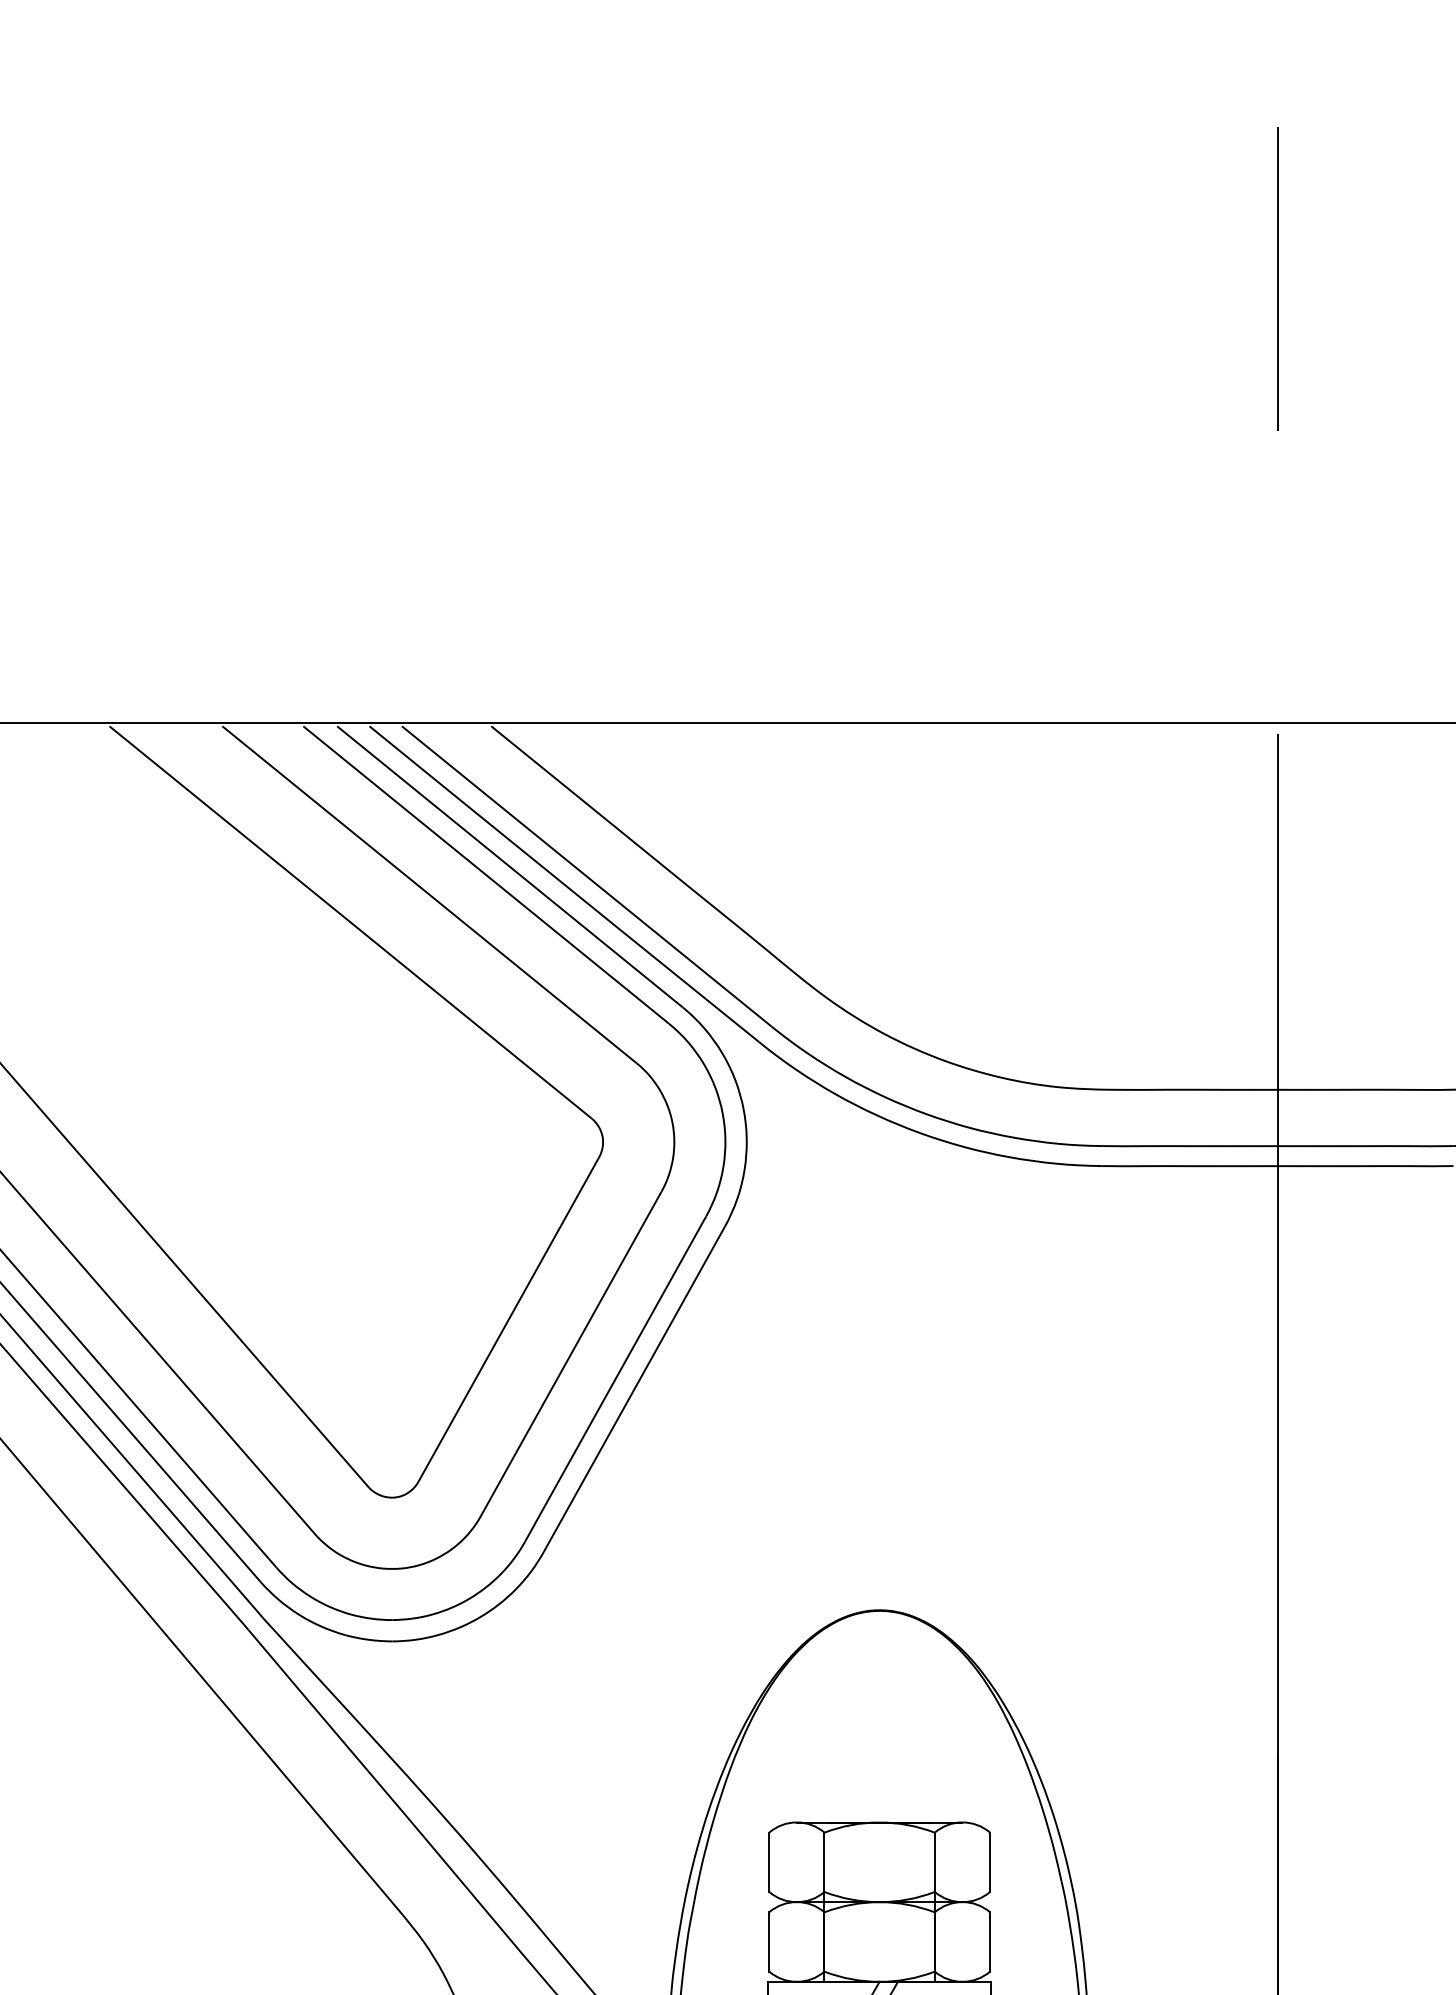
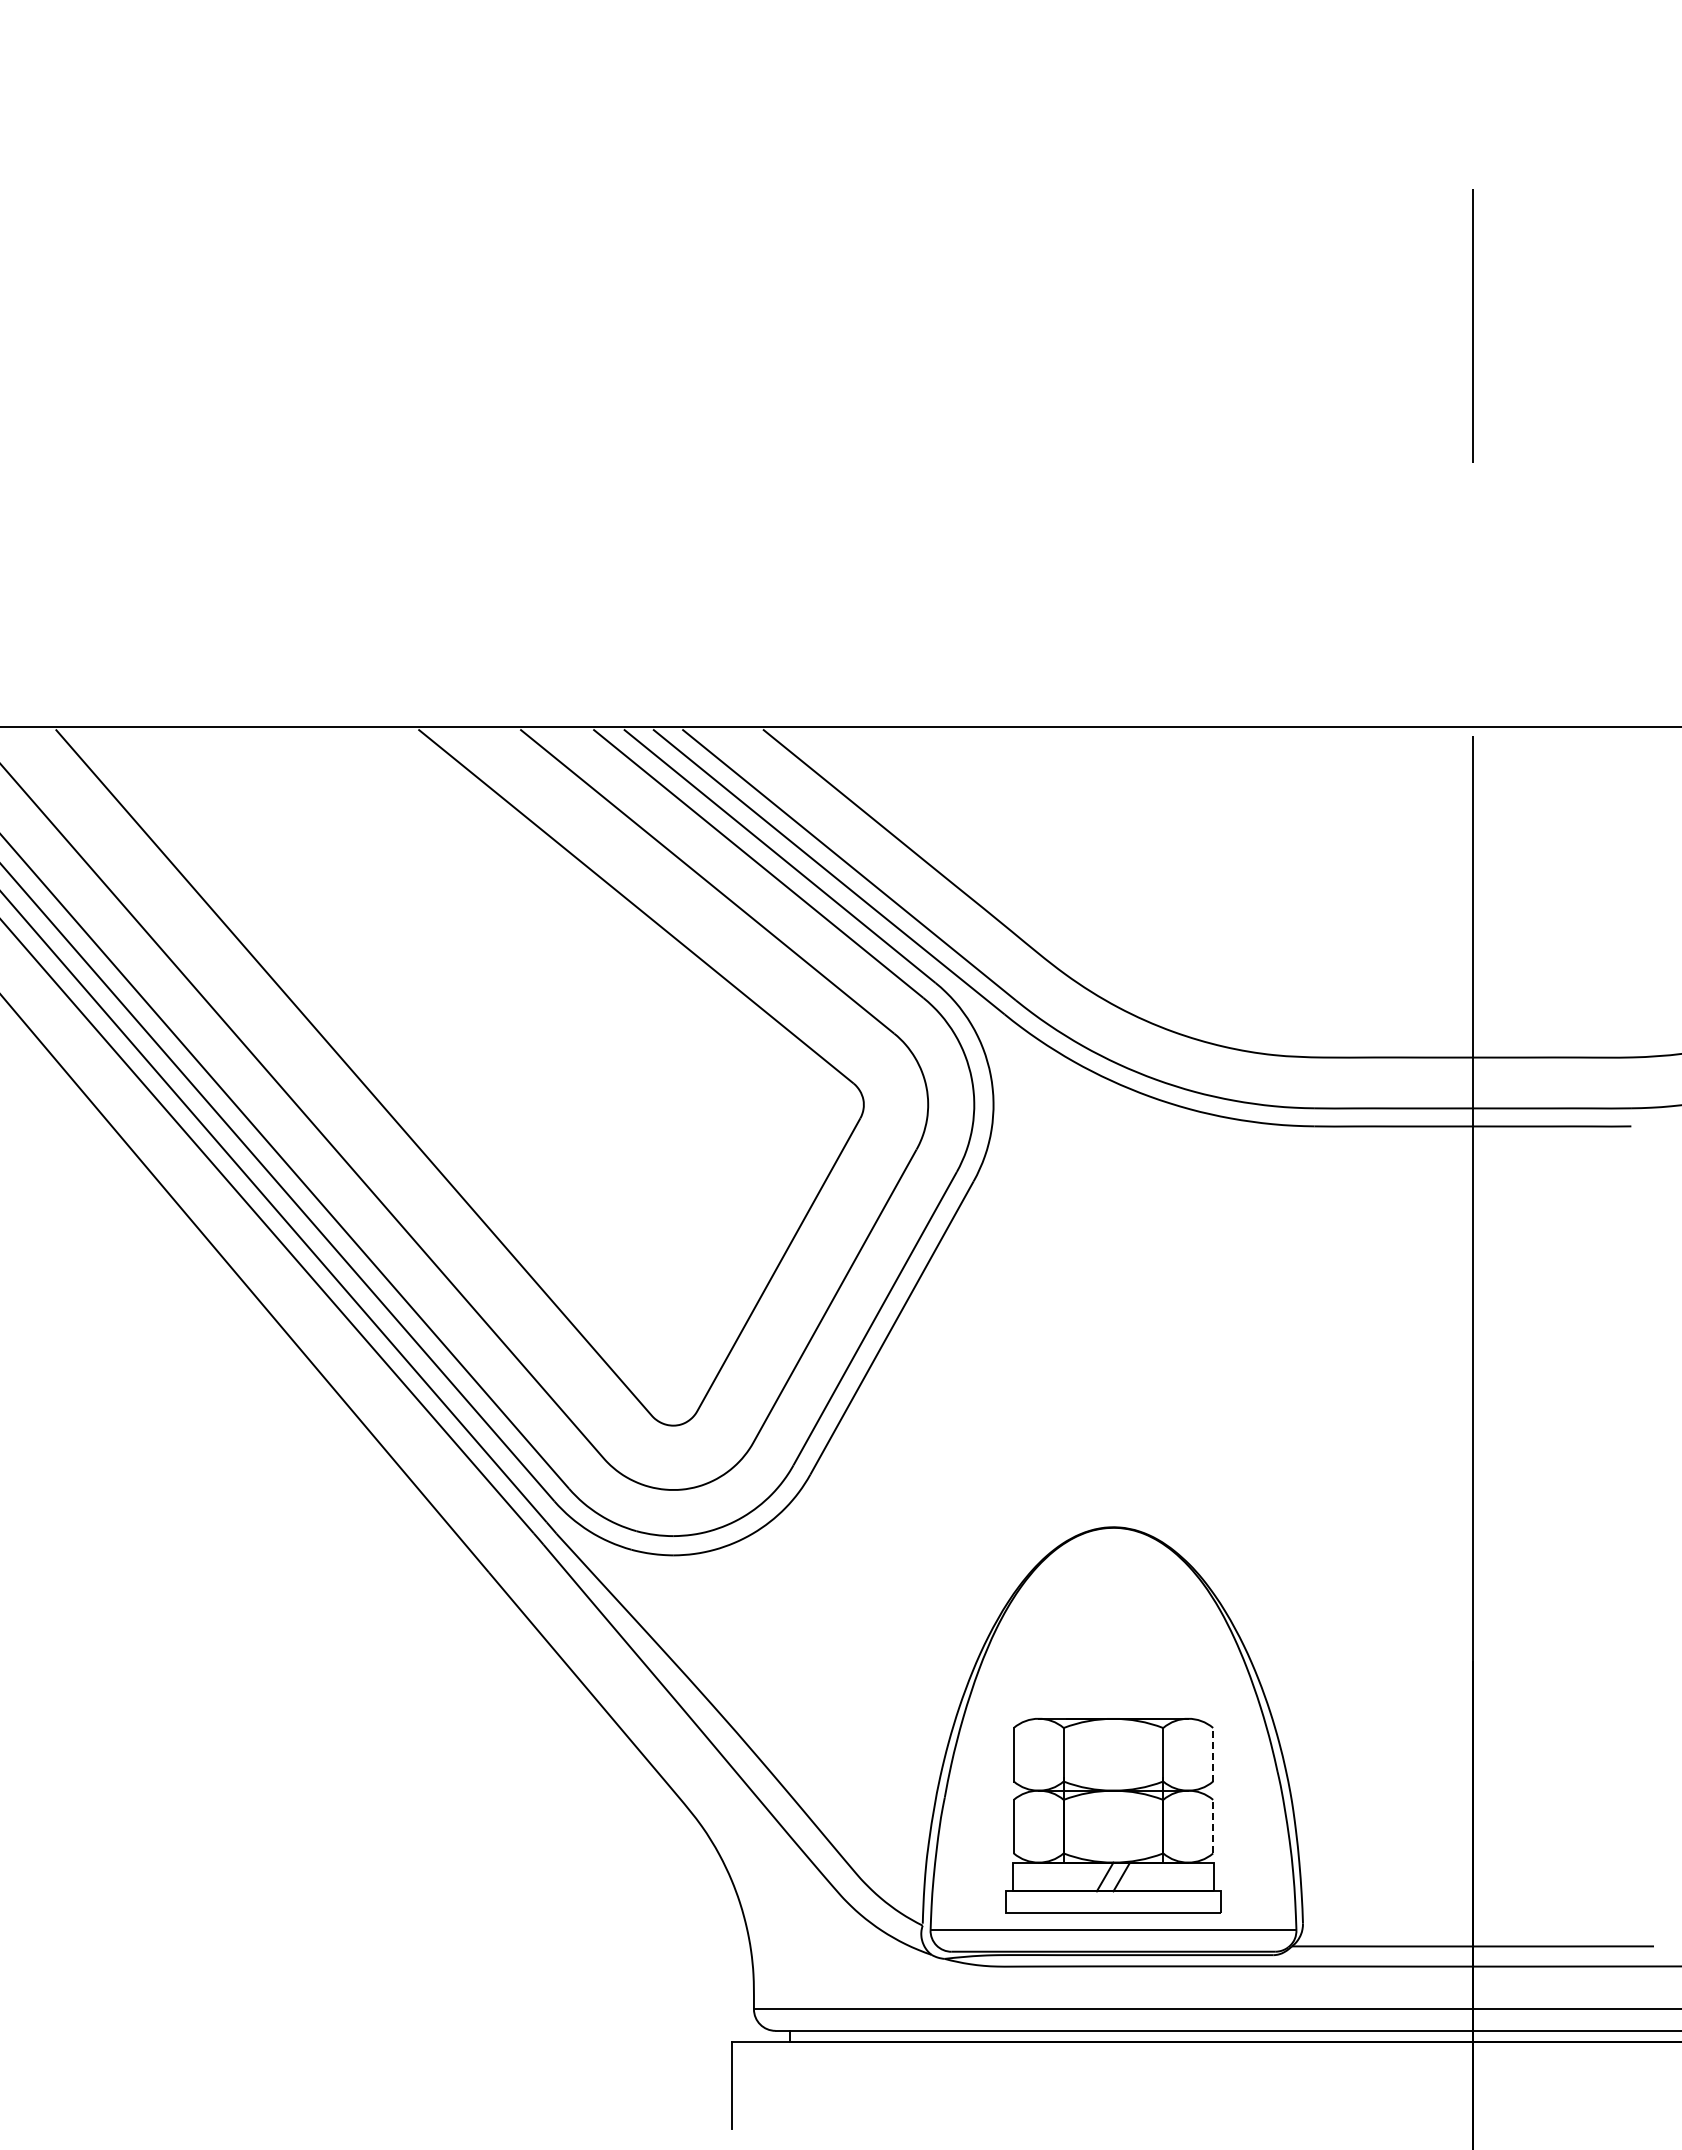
line: (990, 1862) -> (1213, 1754), solid -> dashed
line: (990, 1941) -> (1213, 1826), solid -> dashed

